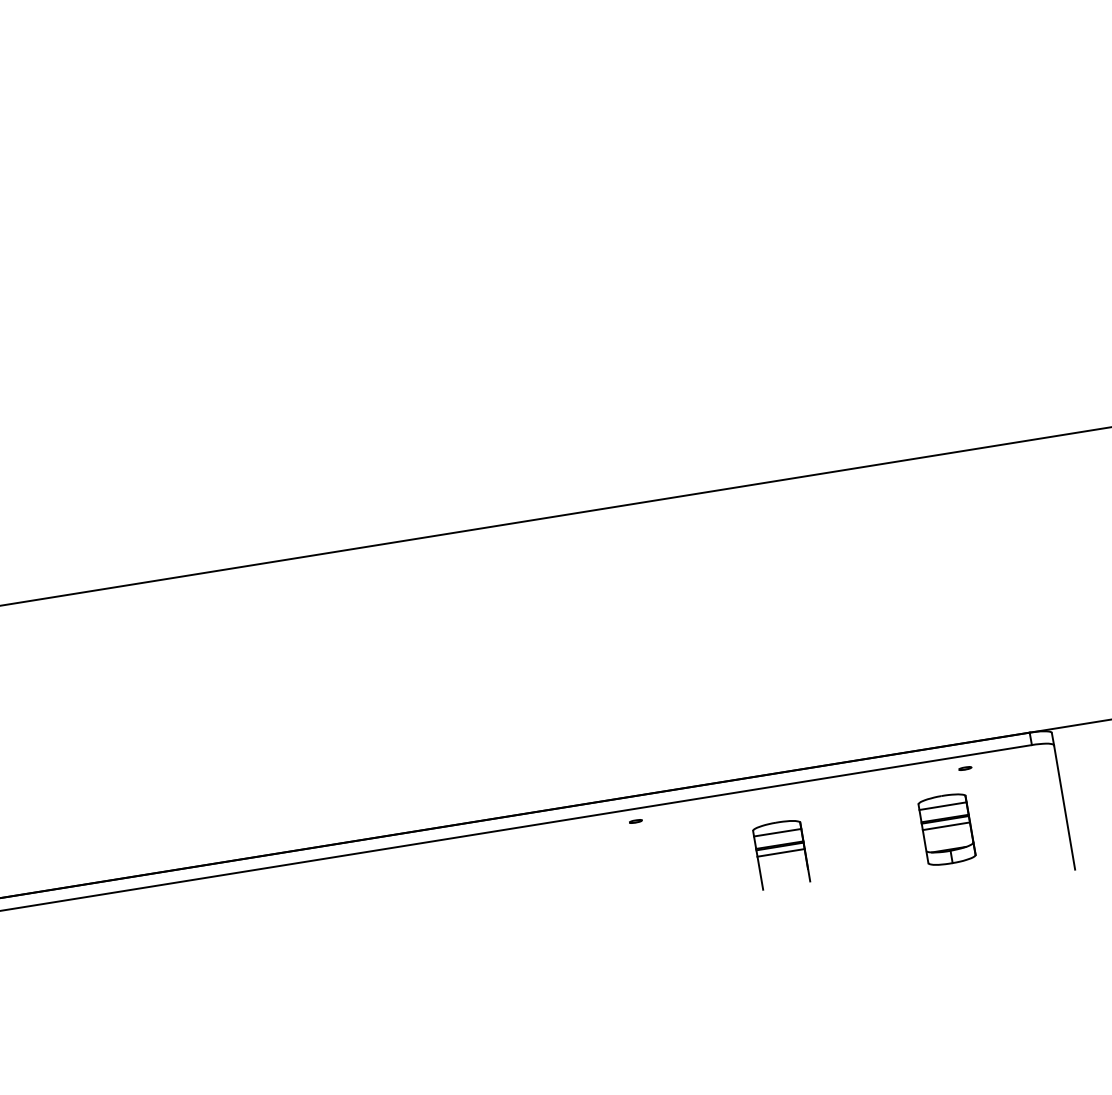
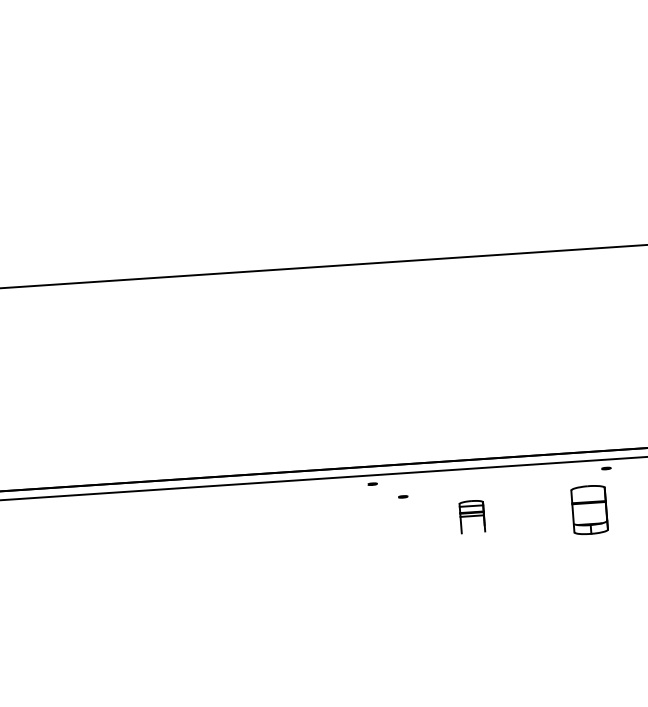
line: (942, 805) -> (588, 492), removed
line: (946, 826) -> (589, 507), removed
part: (680, 835) -> (402, 496), added
part: (781, 855) -> (472, 517), size x0.7

